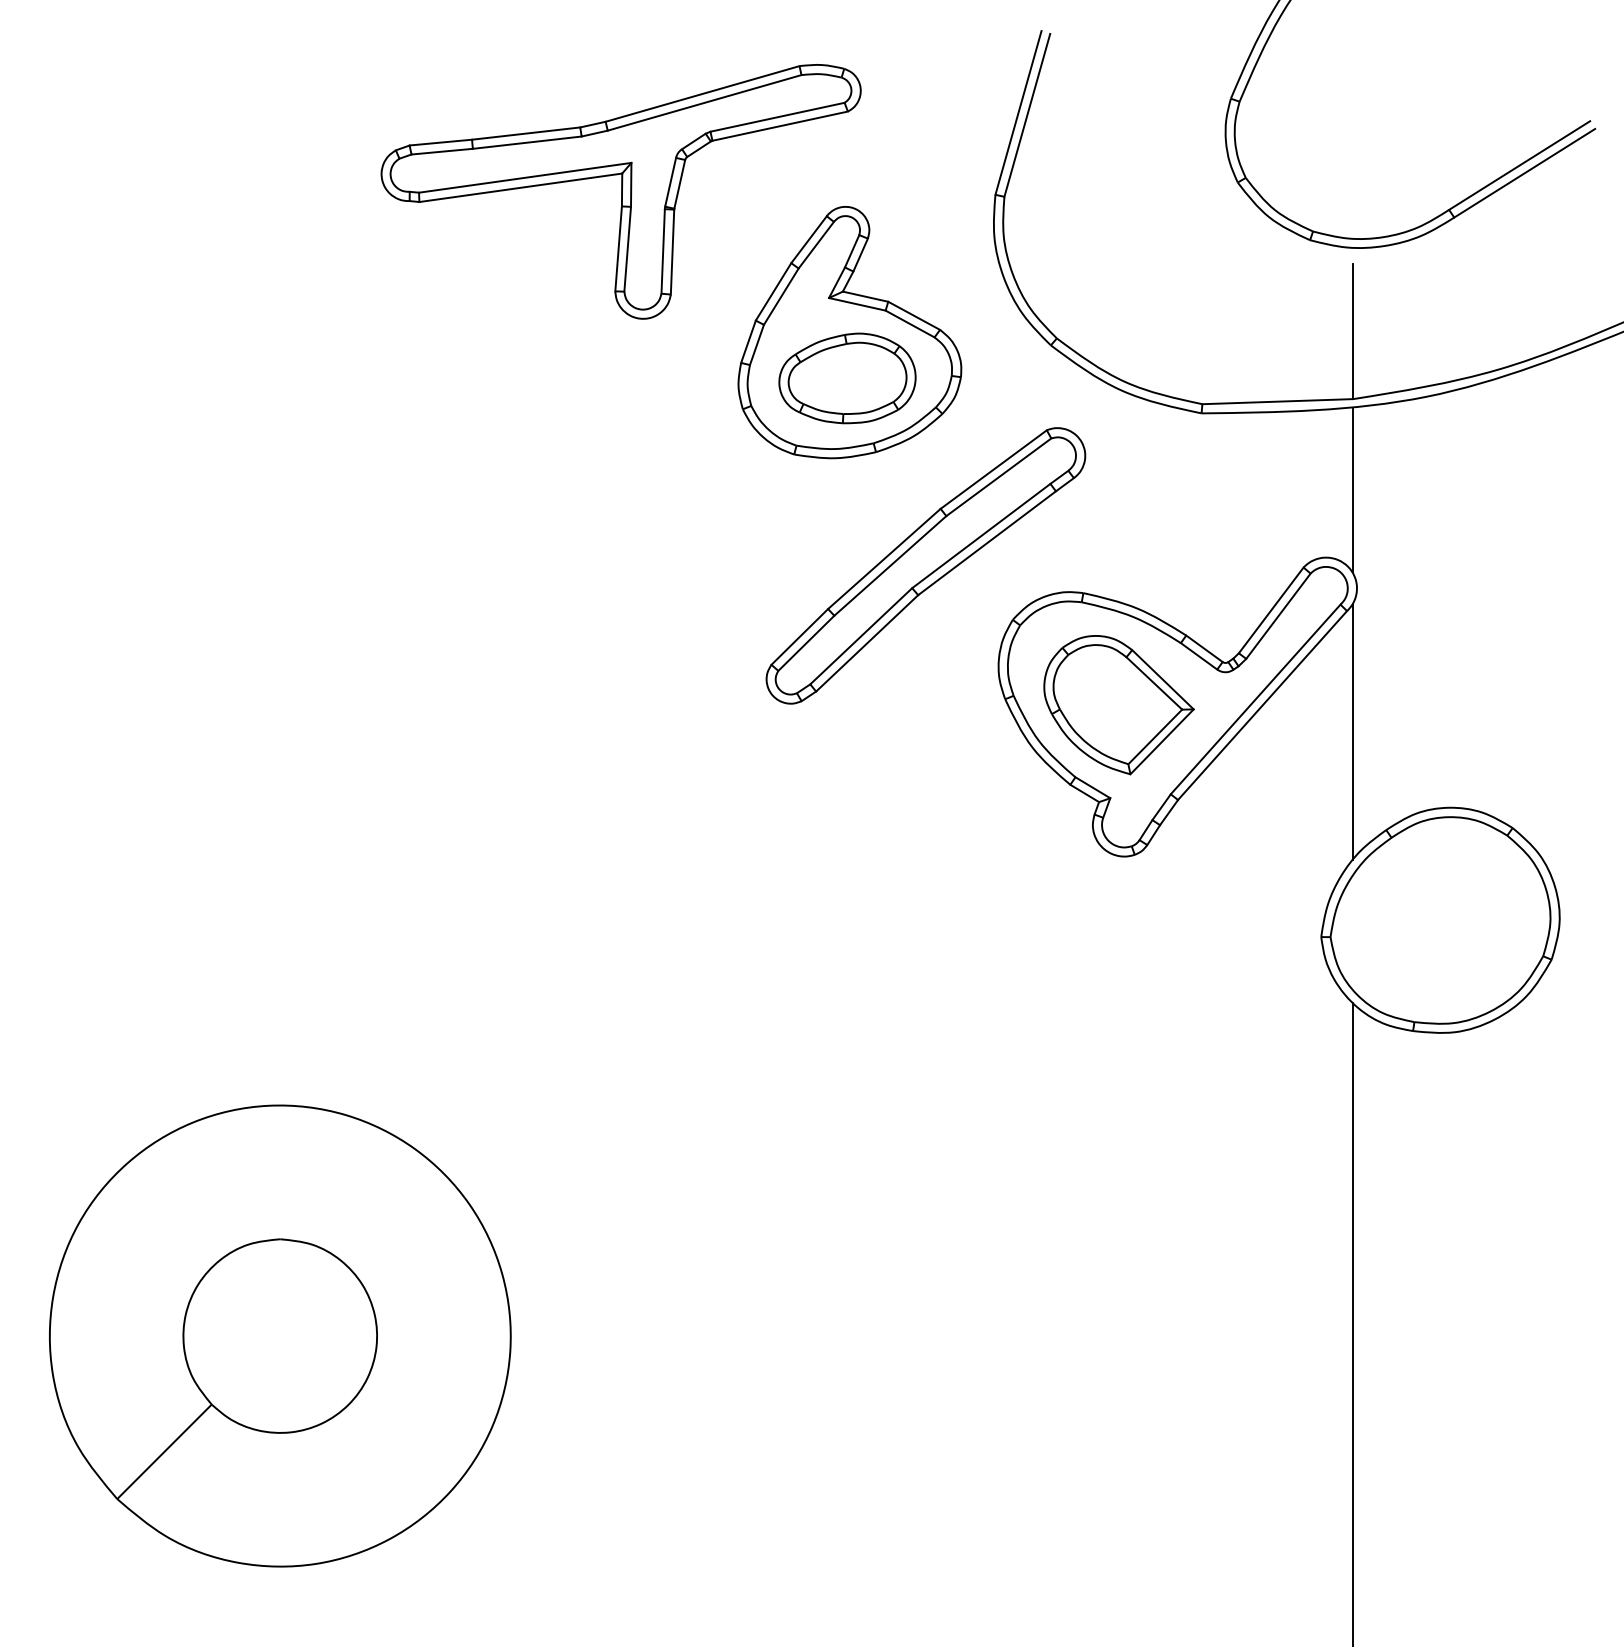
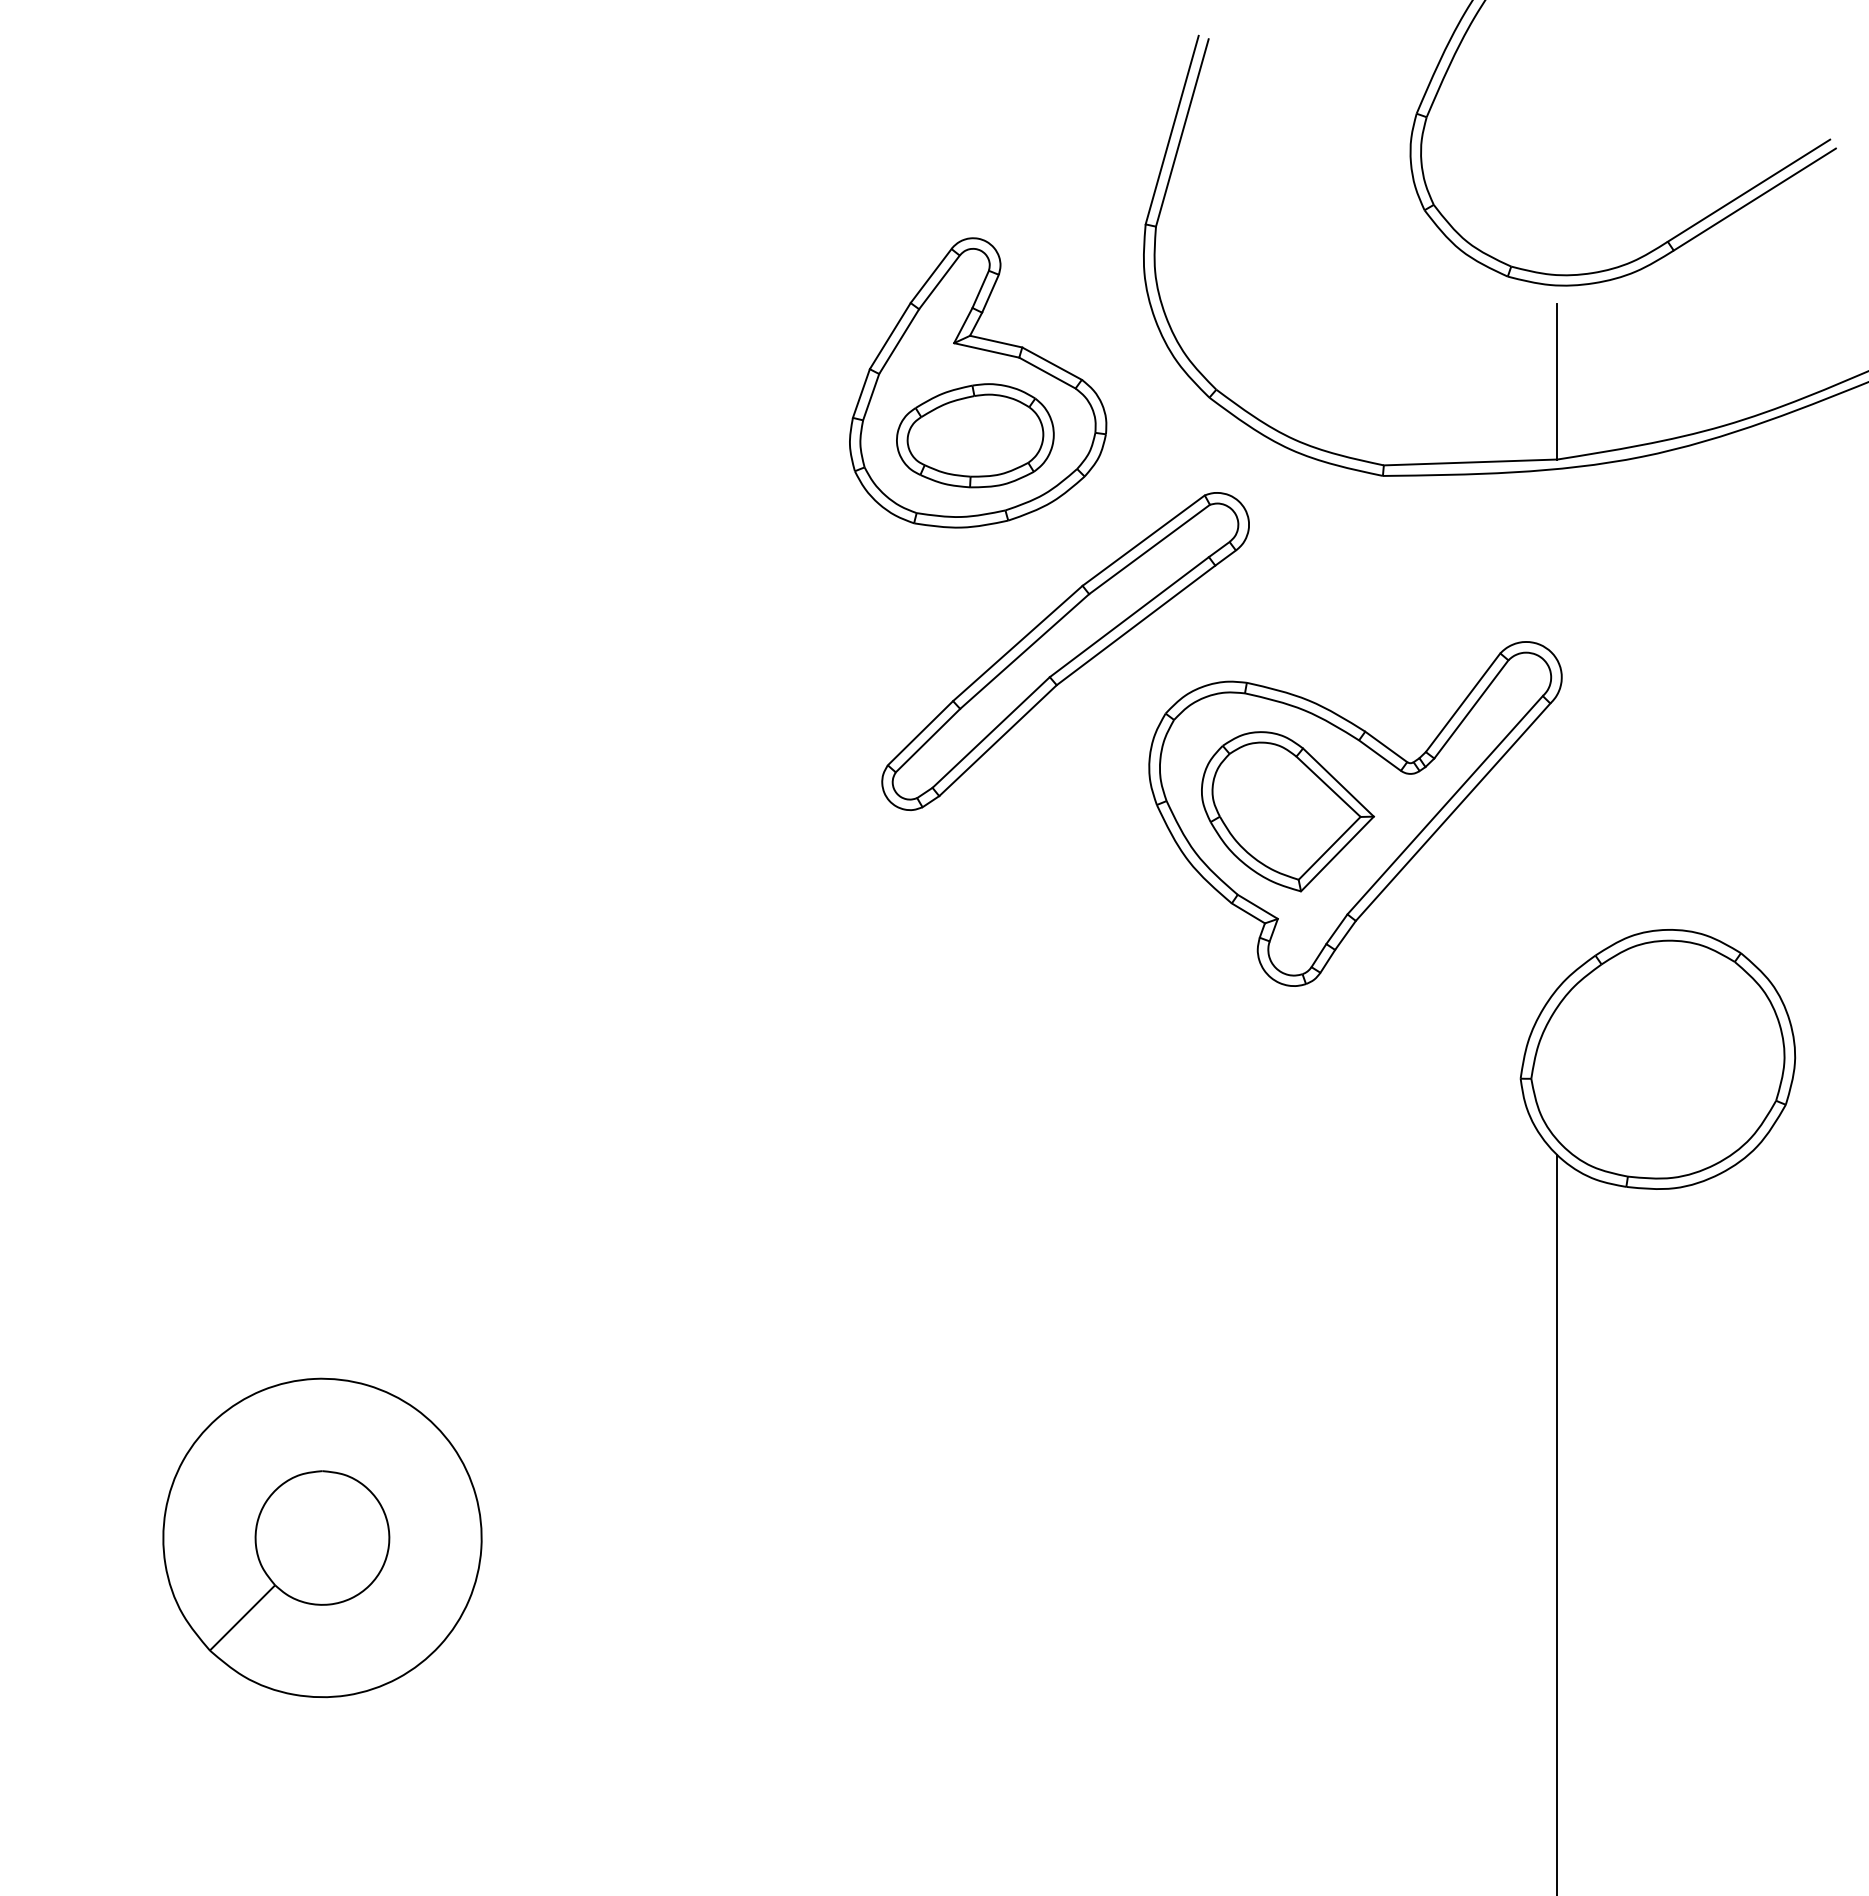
part: (620, 191) -> (714, 220), removed
line: (1352, 490) -> (1556, 564), removed
line: (1352, 731) -> (1556, 842), removed
part: (280, 1335) -> (322, 1537), size x0.6

